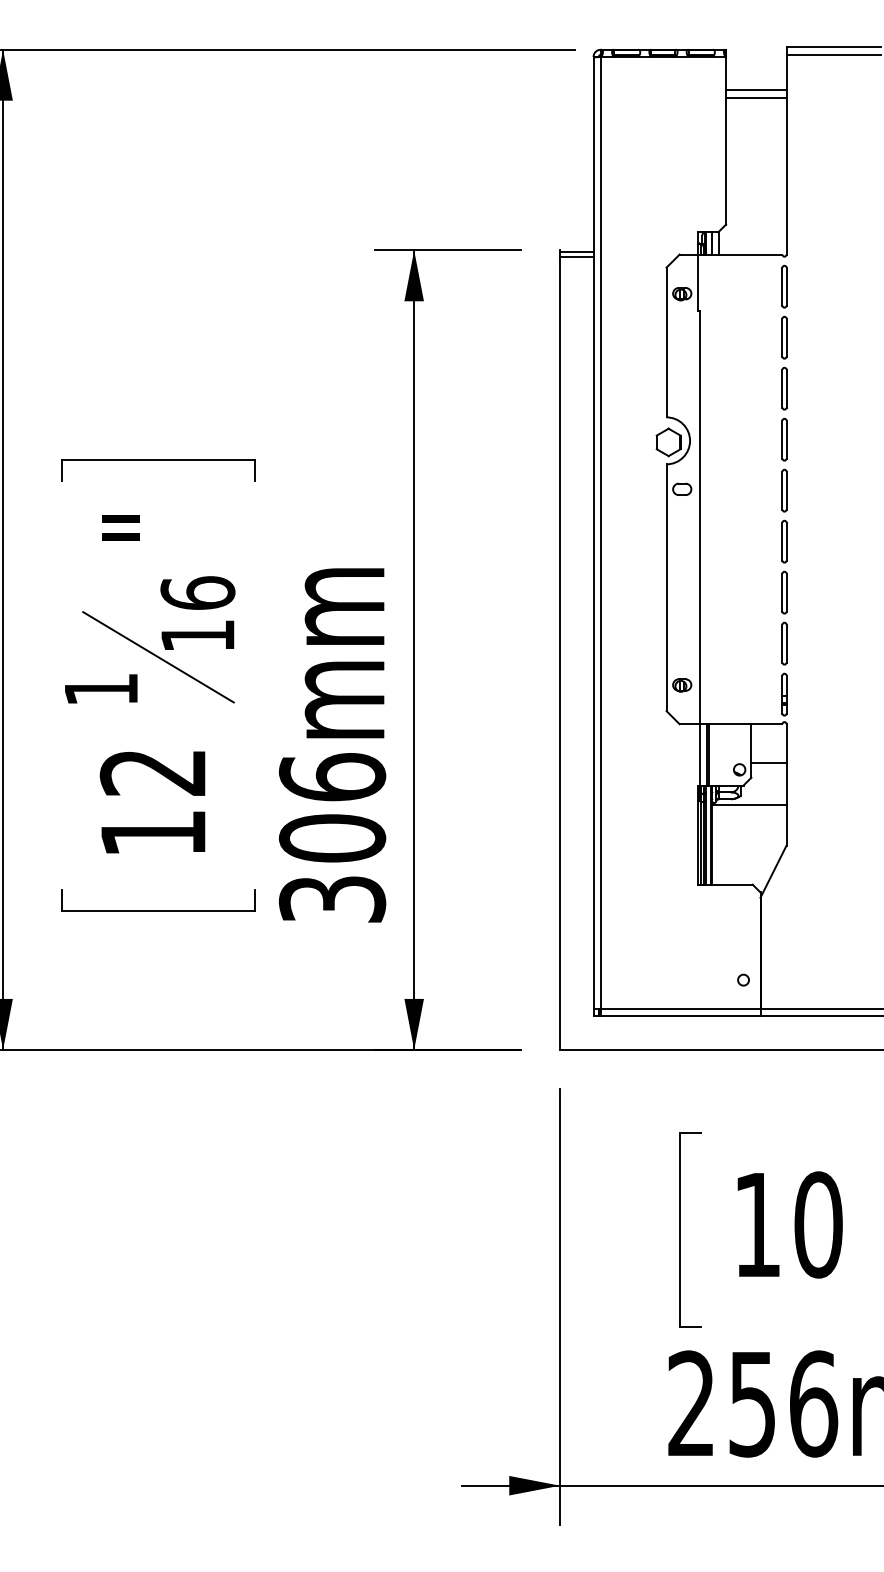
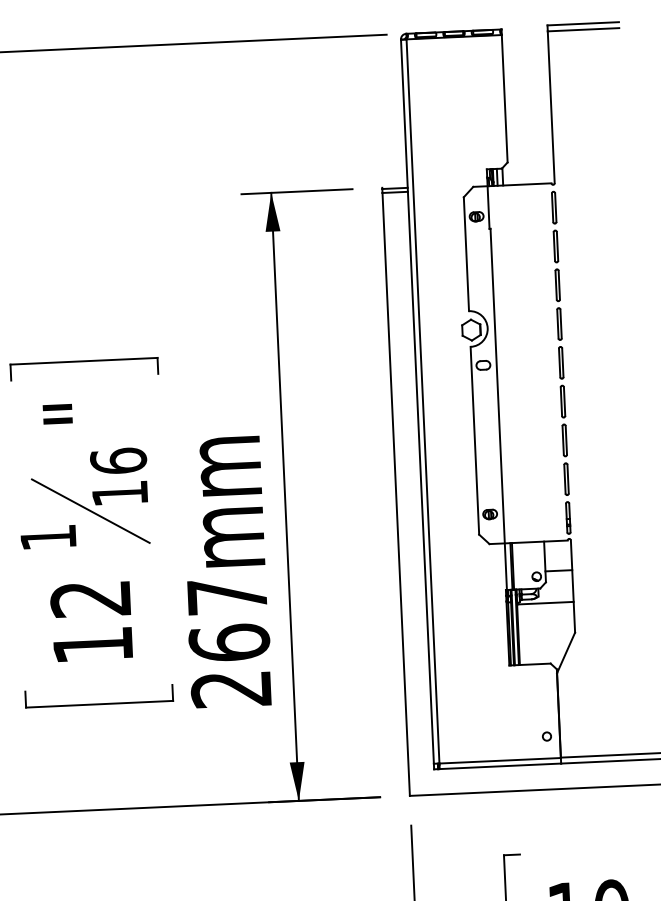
line: (756, 90) -> (526, 59), removed
line: (756, 97) -> (526, 64), removed
text: (332, 837) -> (229, 642), 306mm -> 267mm

